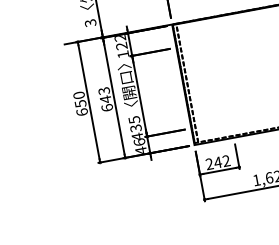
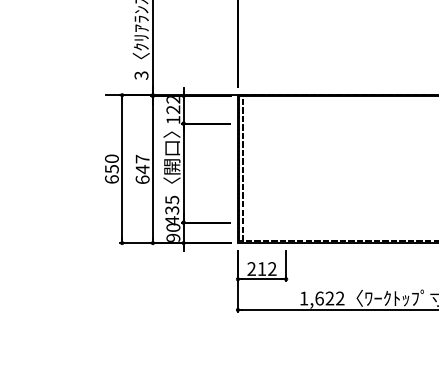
text: (103, 90) -> (142, 158), 643 -> 647
text: (140, 146) -> (173, 232), 46 -> 90
text: (217, 162) -> (261, 268), 242 -> 212

